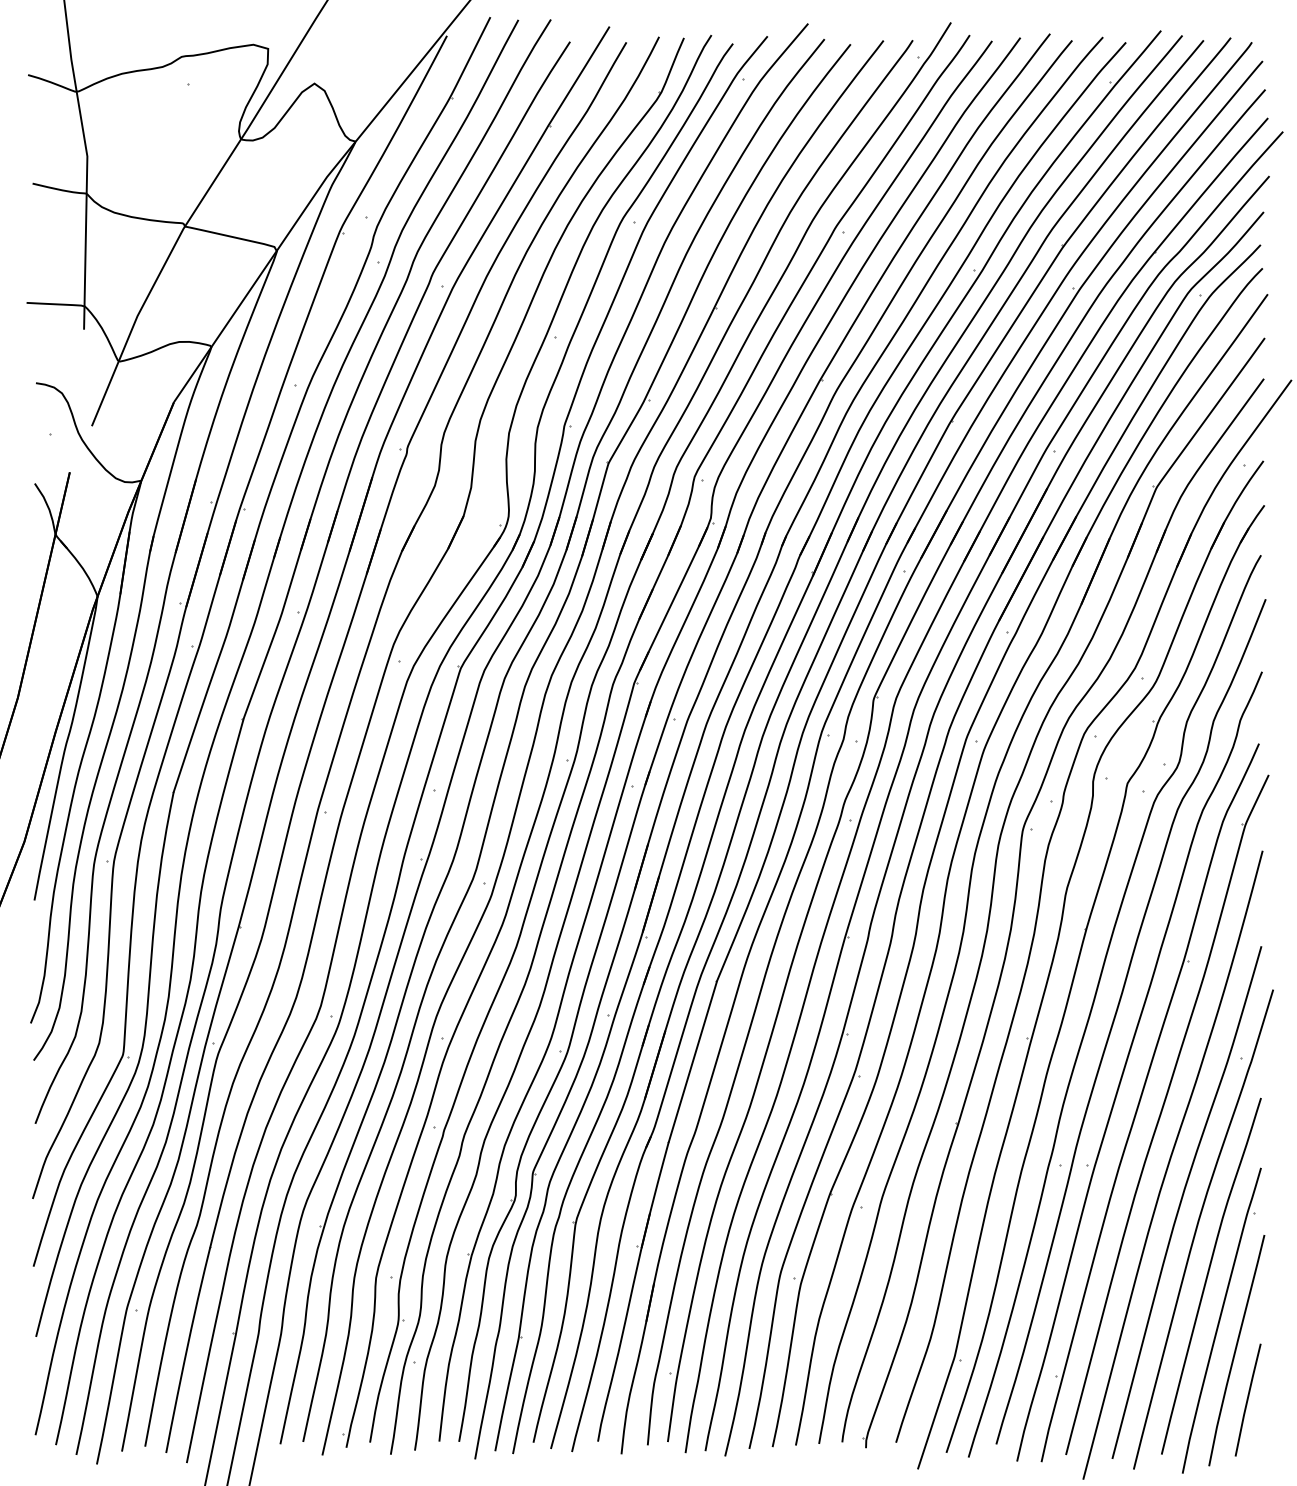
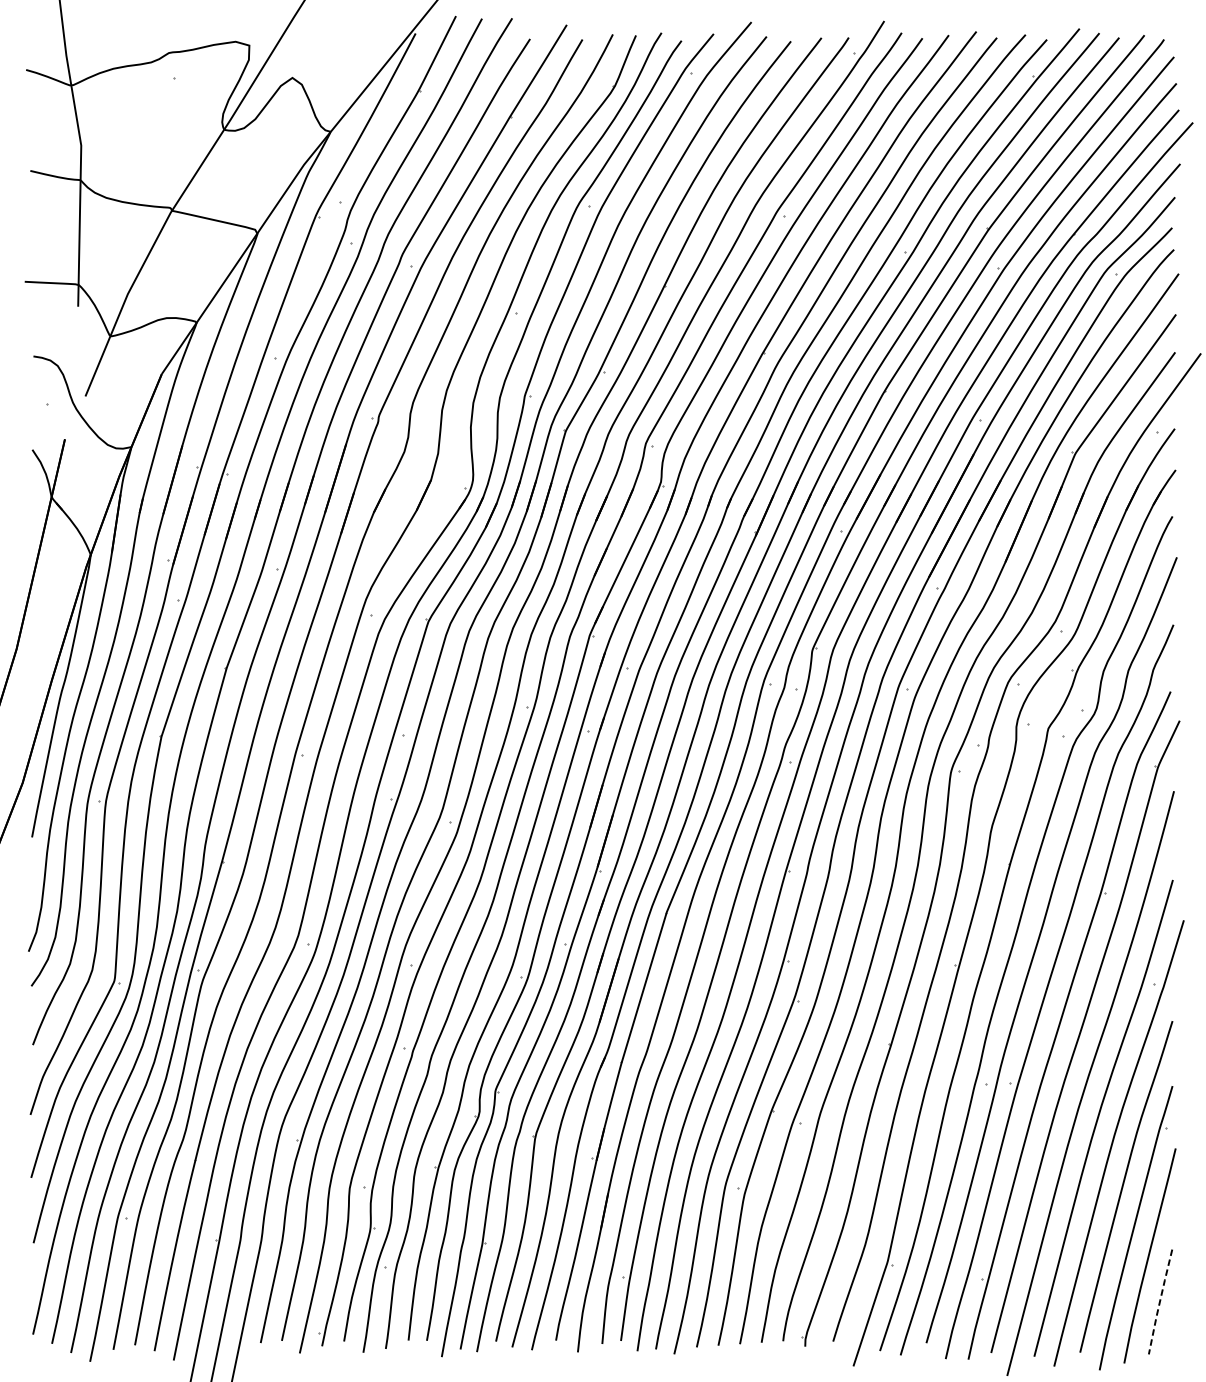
line: (1247, 1400) -> (1159, 1302), solid -> dashed

